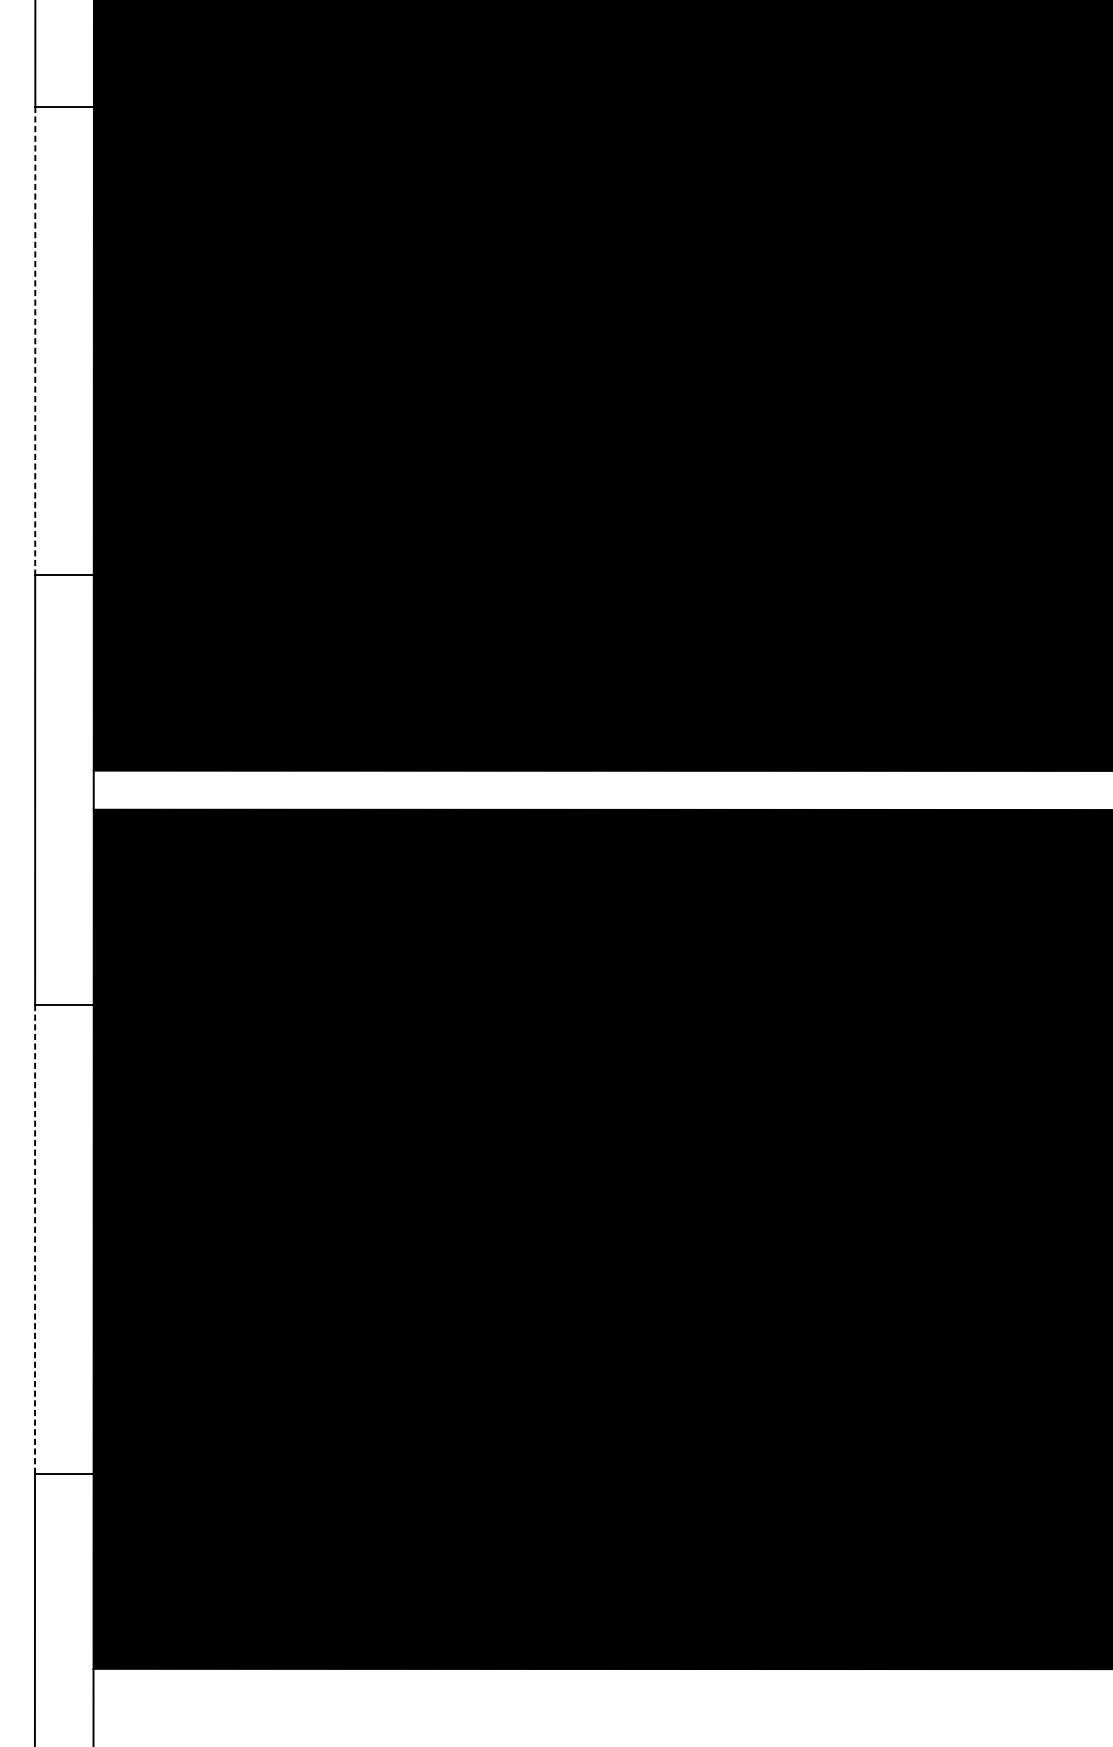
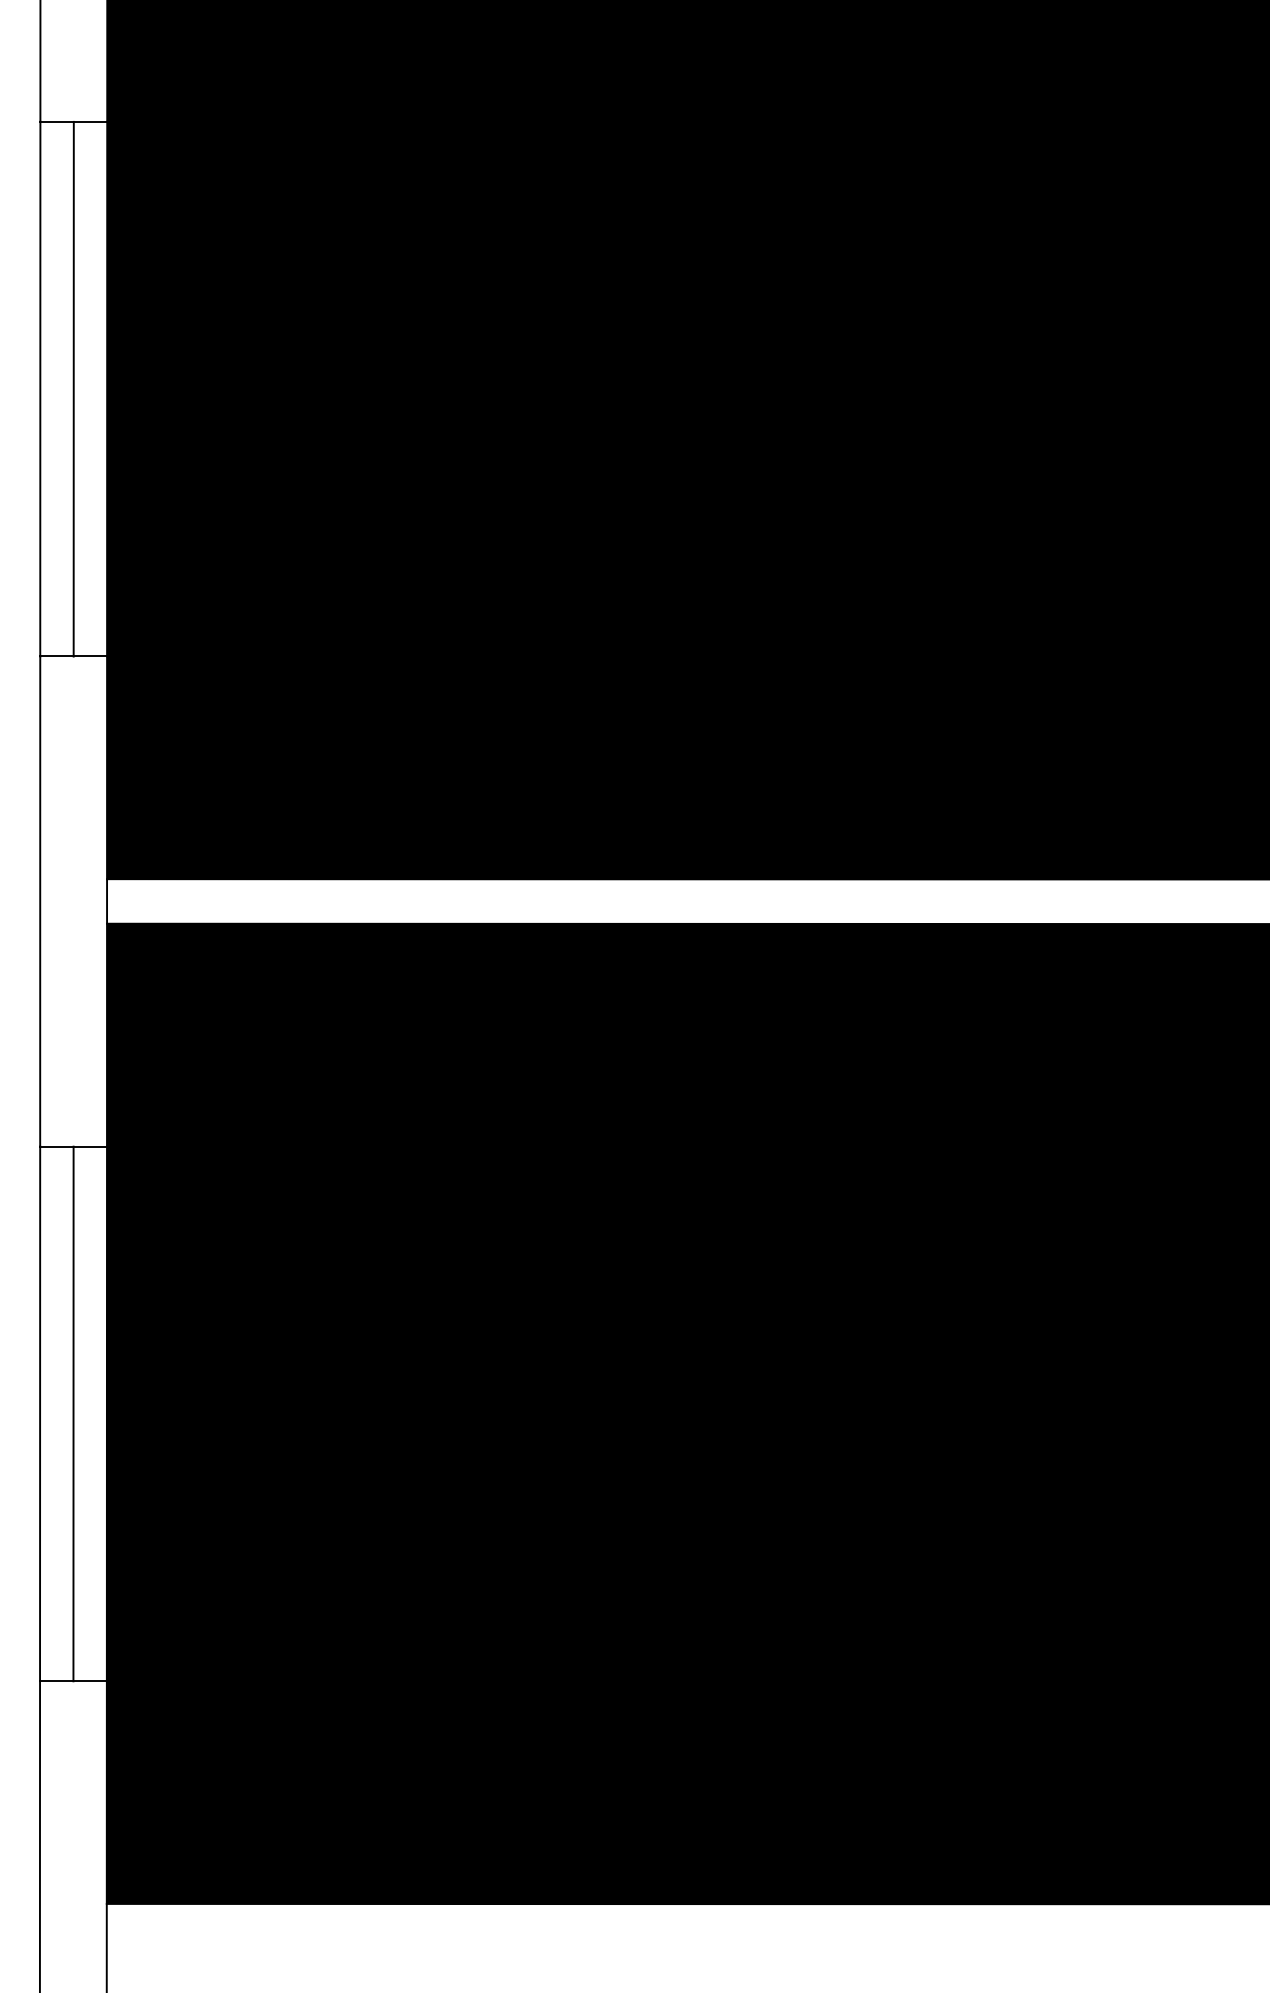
line: (64, 340) -> (73, 388), added
line: (35, 341) -> (40, 389), dashed -> solid
line: (35, 1239) -> (40, 1414), dashed -> solid
line: (64, 1239) -> (73, 1413), added

